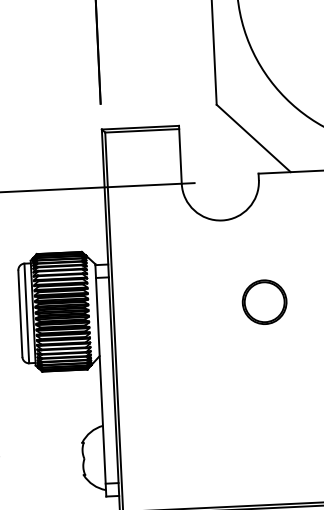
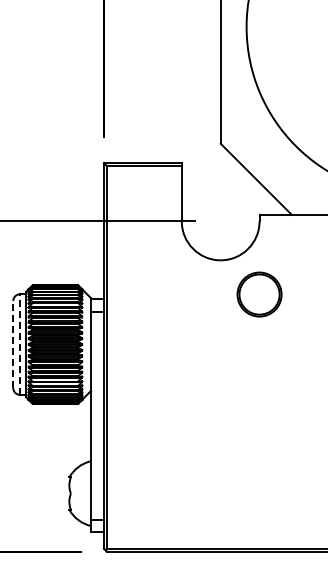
part: (264, 302) -> (259, 294), moved
line: (20, 313) -> (13, 344), solid -> dashed
line: (26, 313) -> (19, 344), solid -> dashed

